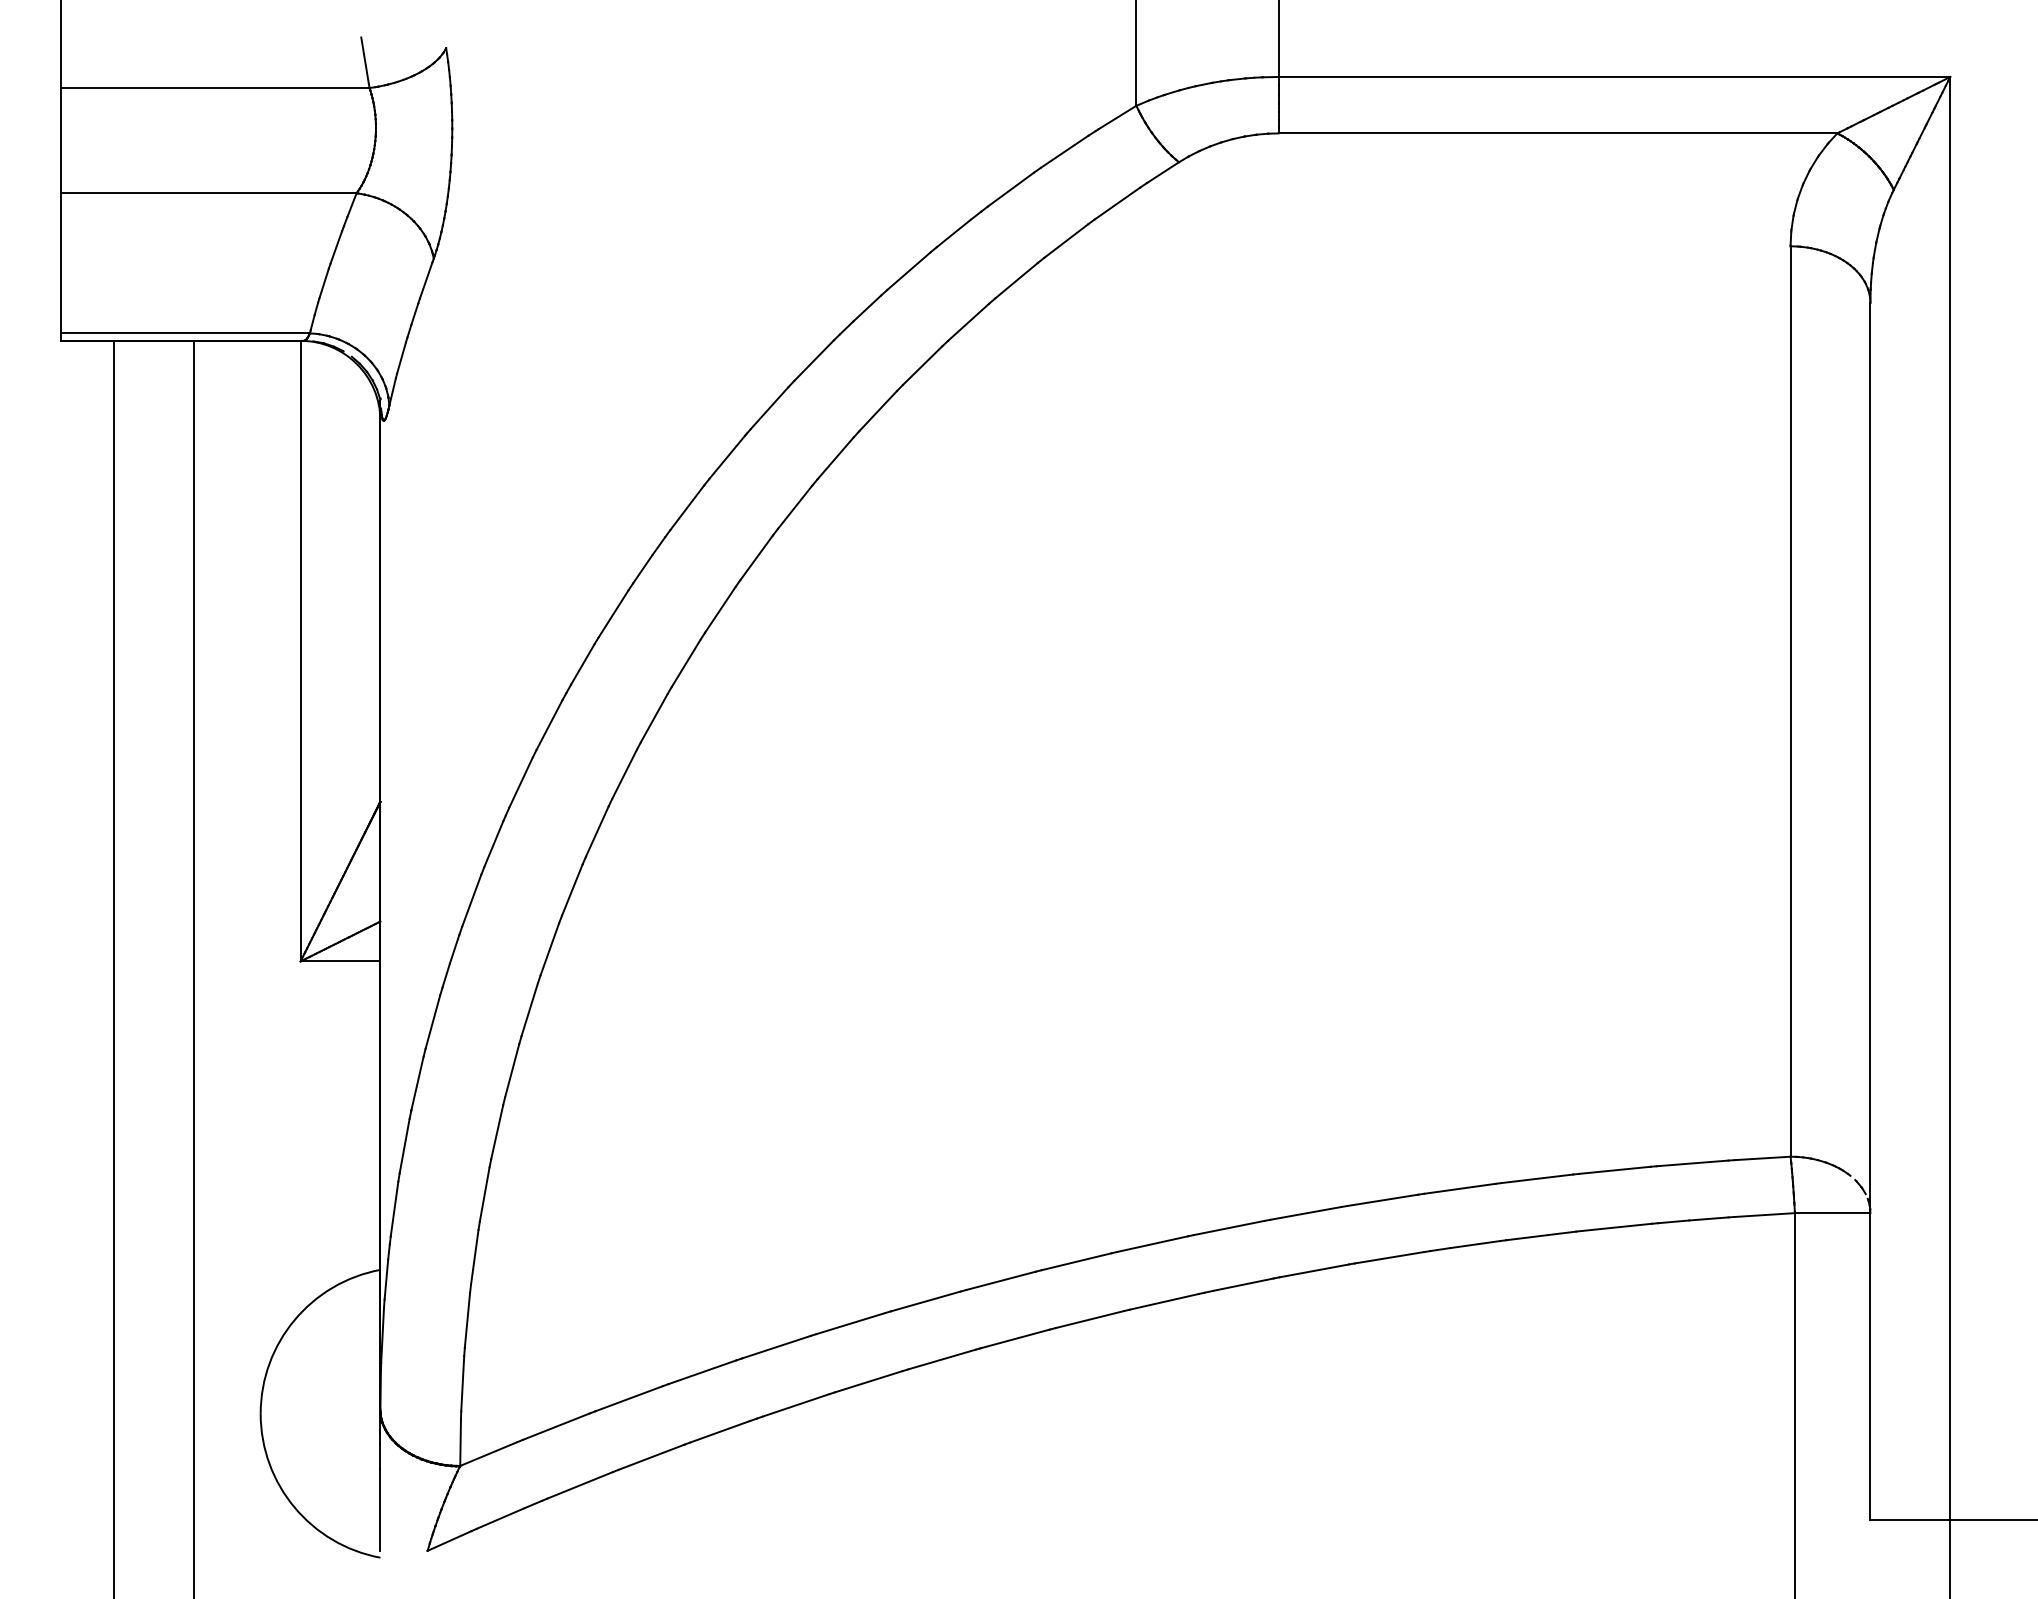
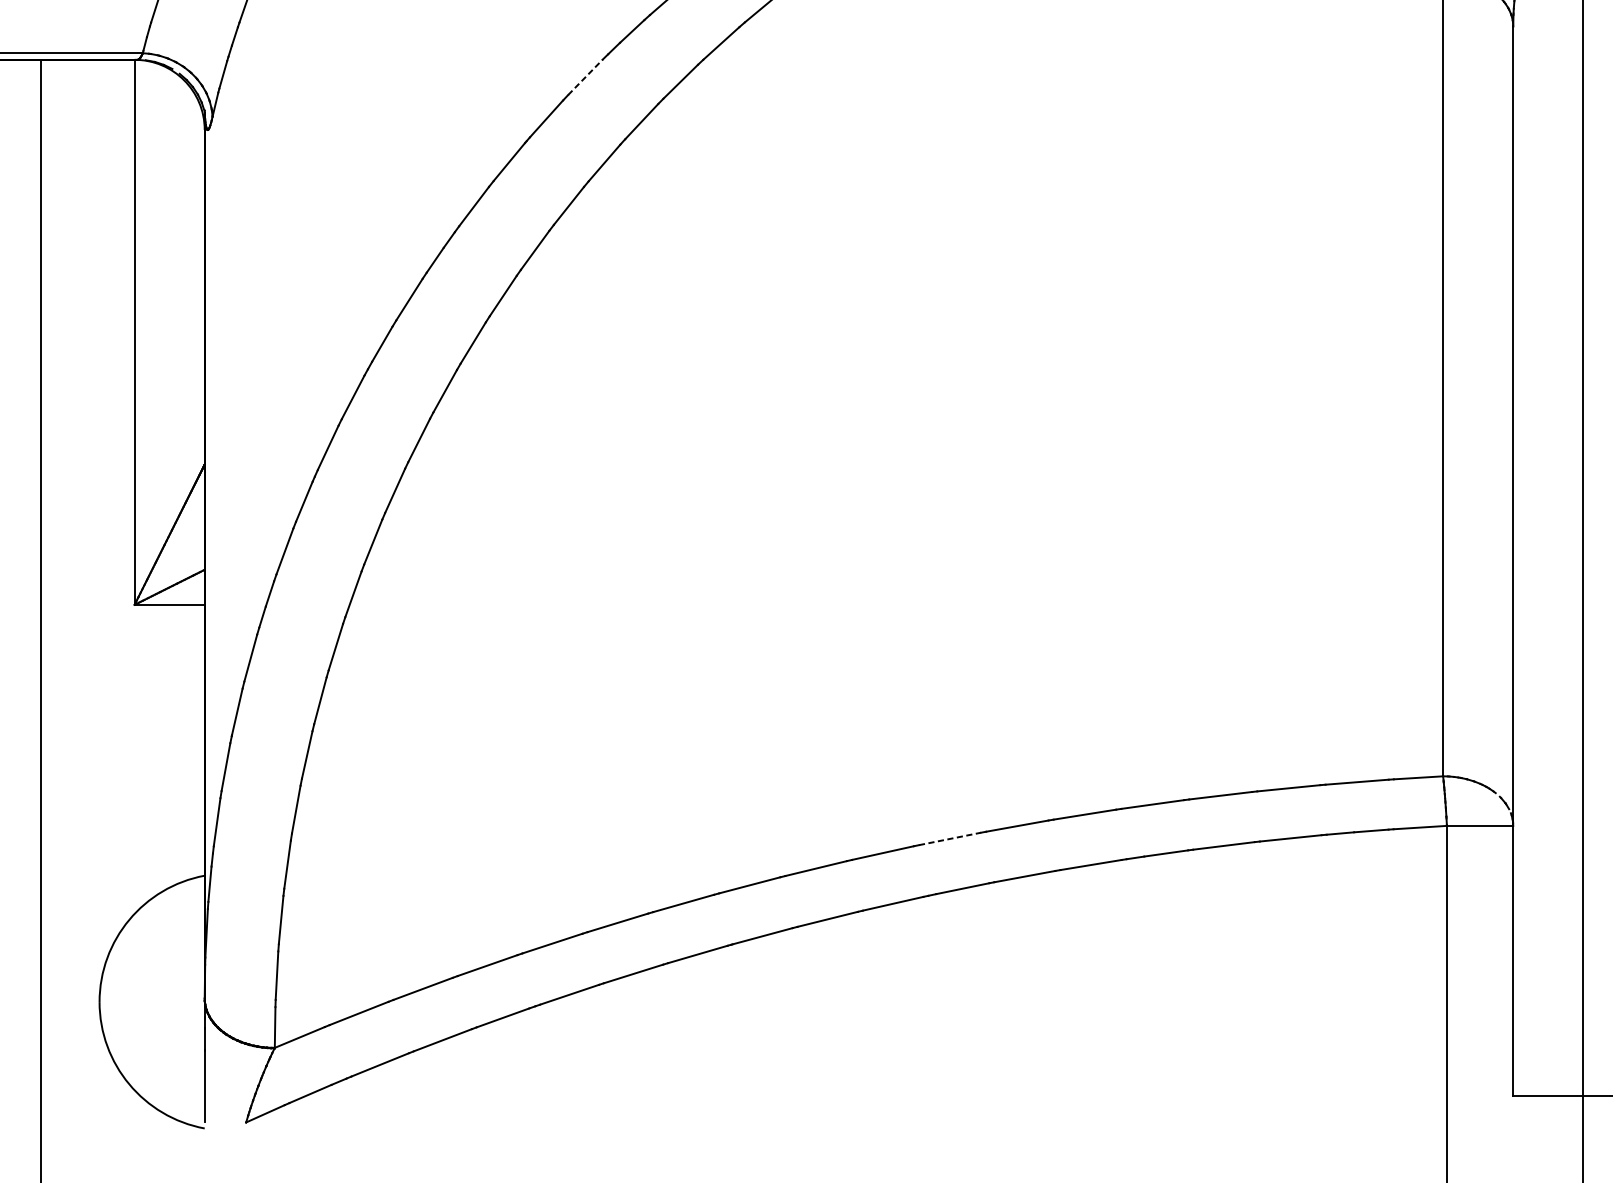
line: (814, 360) -> (585, 77), solid -> dashed
line: (1229, 1227) -> (950, 838), solid -> dashed

